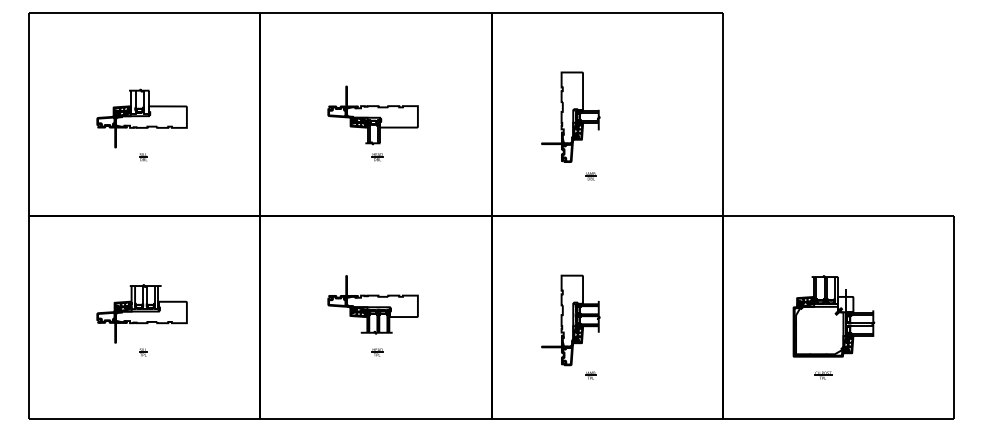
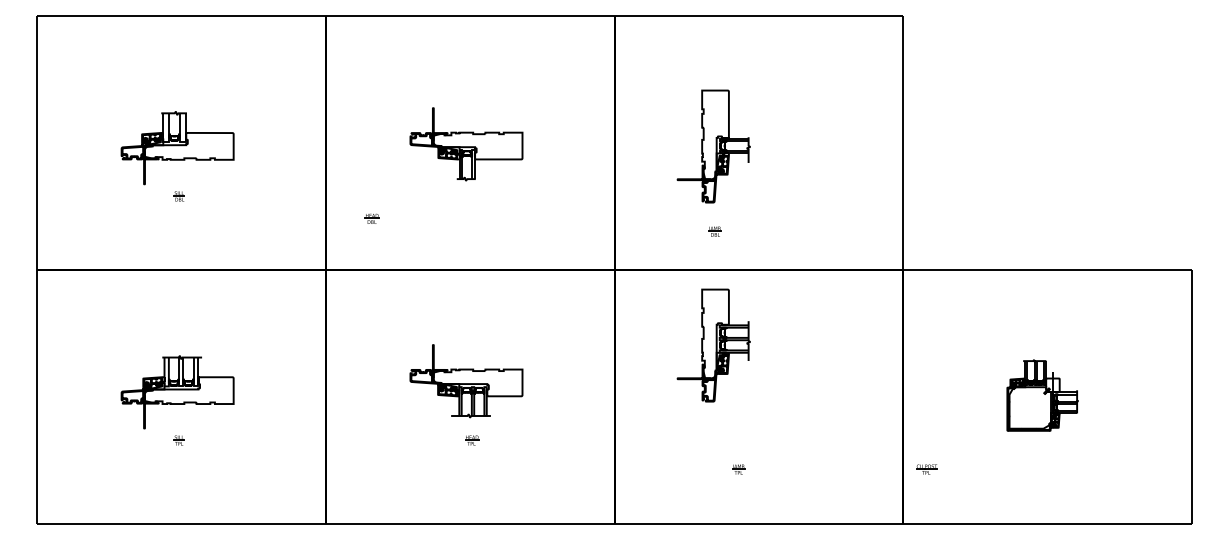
part: (377, 157) -> (371, 219), moved
part: (590, 176) -> (714, 231), moved
part: (833, 316) -> (1042, 395), size x0.7
part: (570, 320) -> (713, 345), moved
part: (823, 375) -> (927, 469), moved

